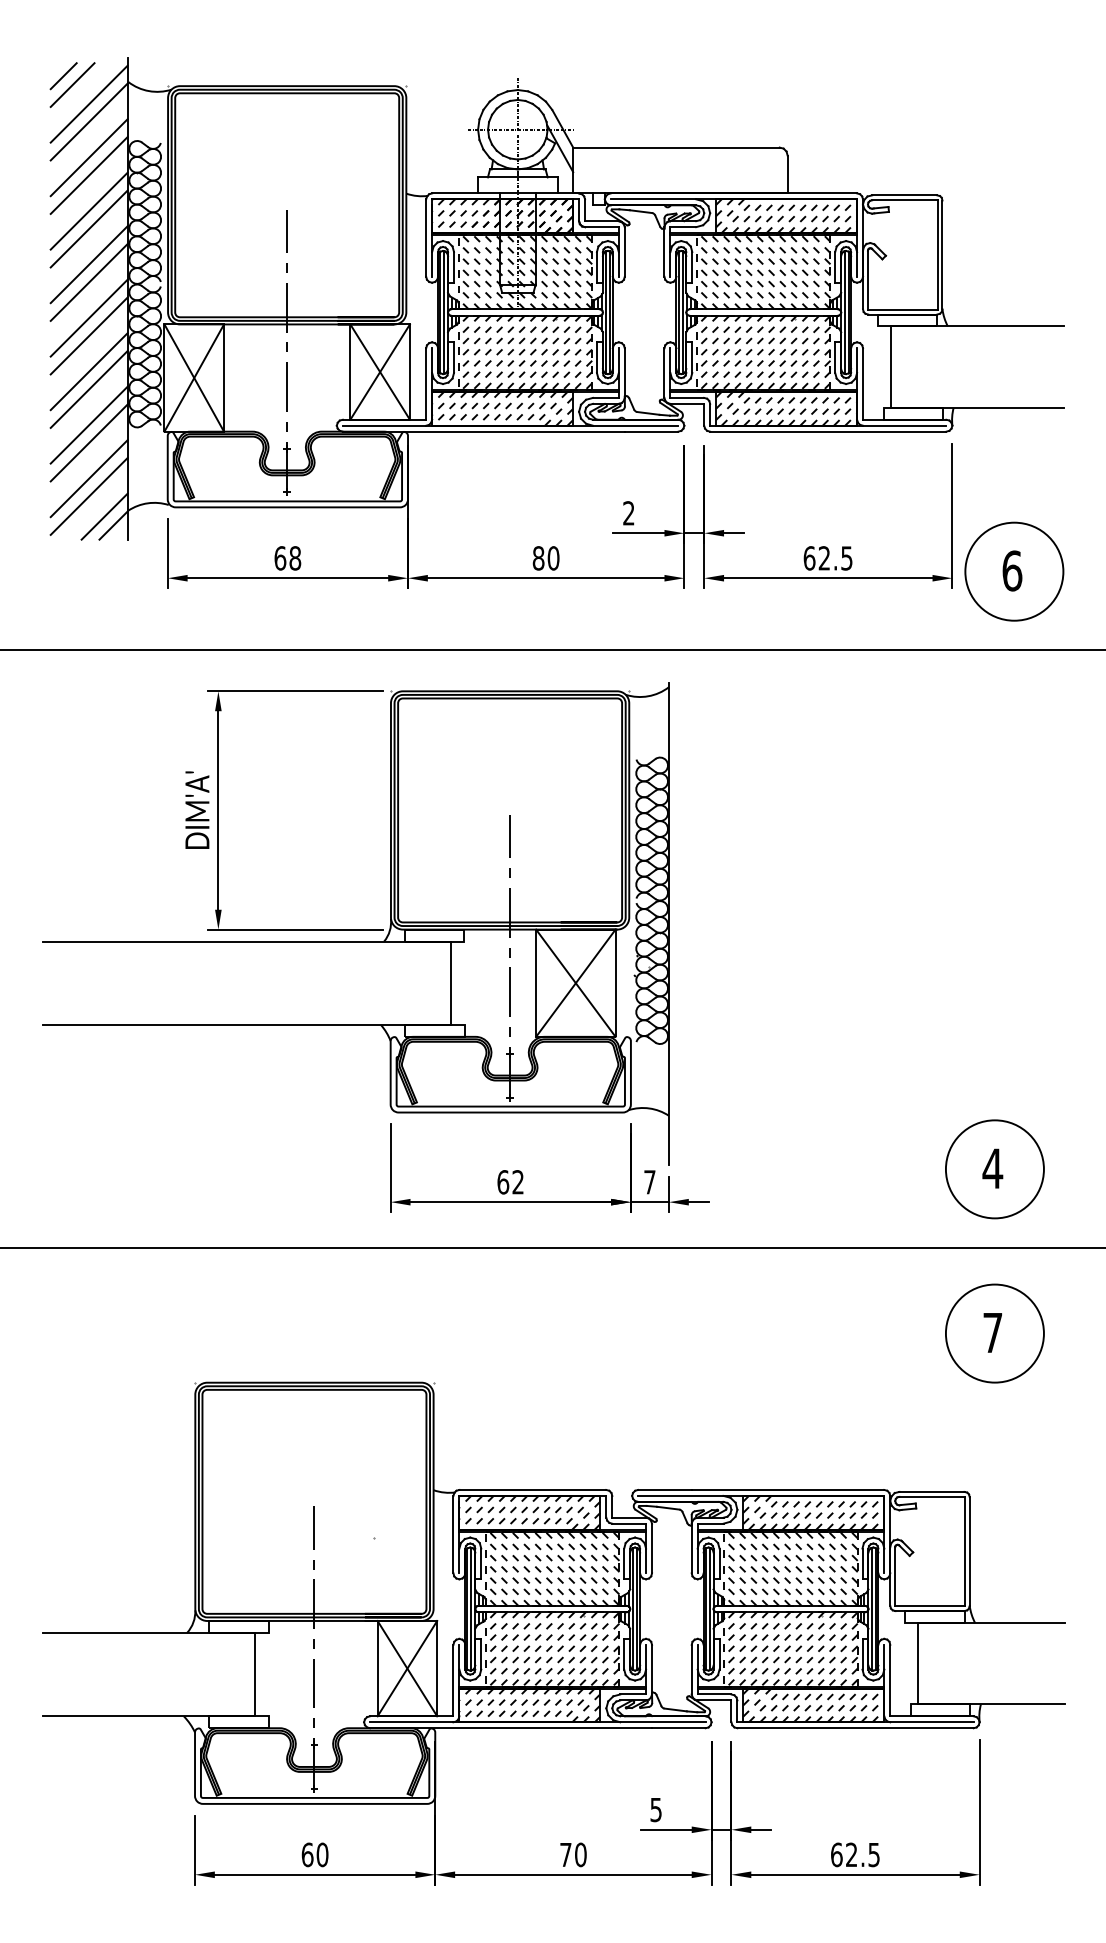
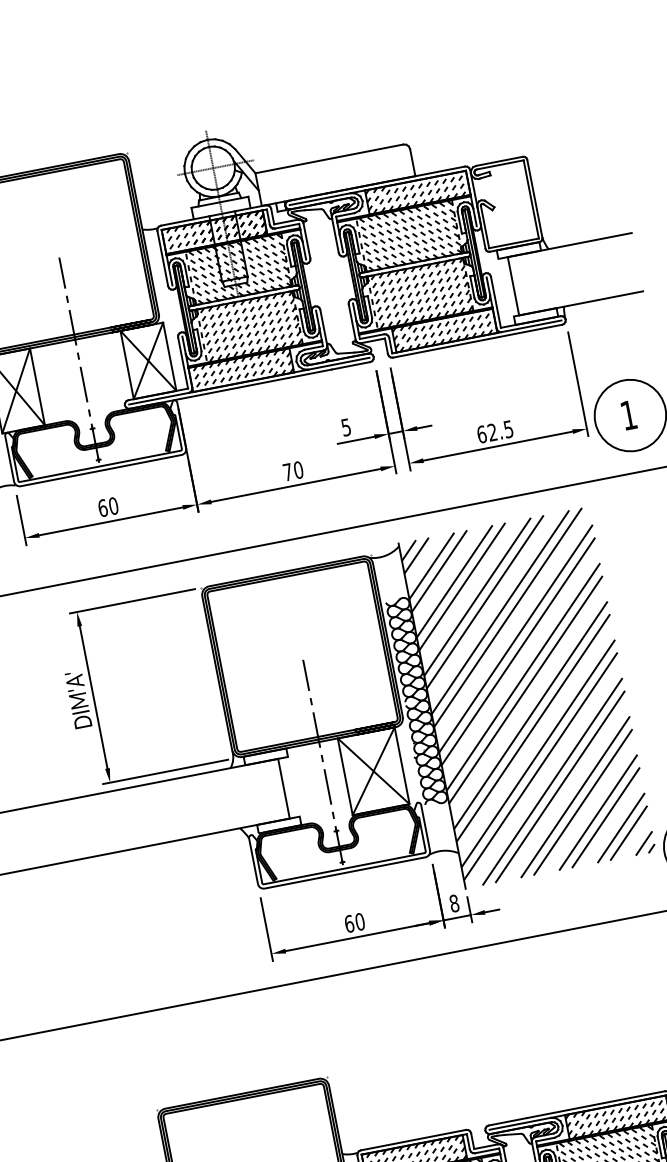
text: (628, 513) -> (345, 427), 2 -> 5
text: (295, 558) -> (113, 506), 68 -> 60
text: (538, 558) -> (287, 472), 80 -> 70
text: (1012, 570) -> (628, 414), 6 -> 1
hatch: (801, 924) -> (527, 697), added
text: (518, 1182) -> (360, 921), 62 -> 60
text: (649, 1182) -> (454, 903), 7 -> 8

